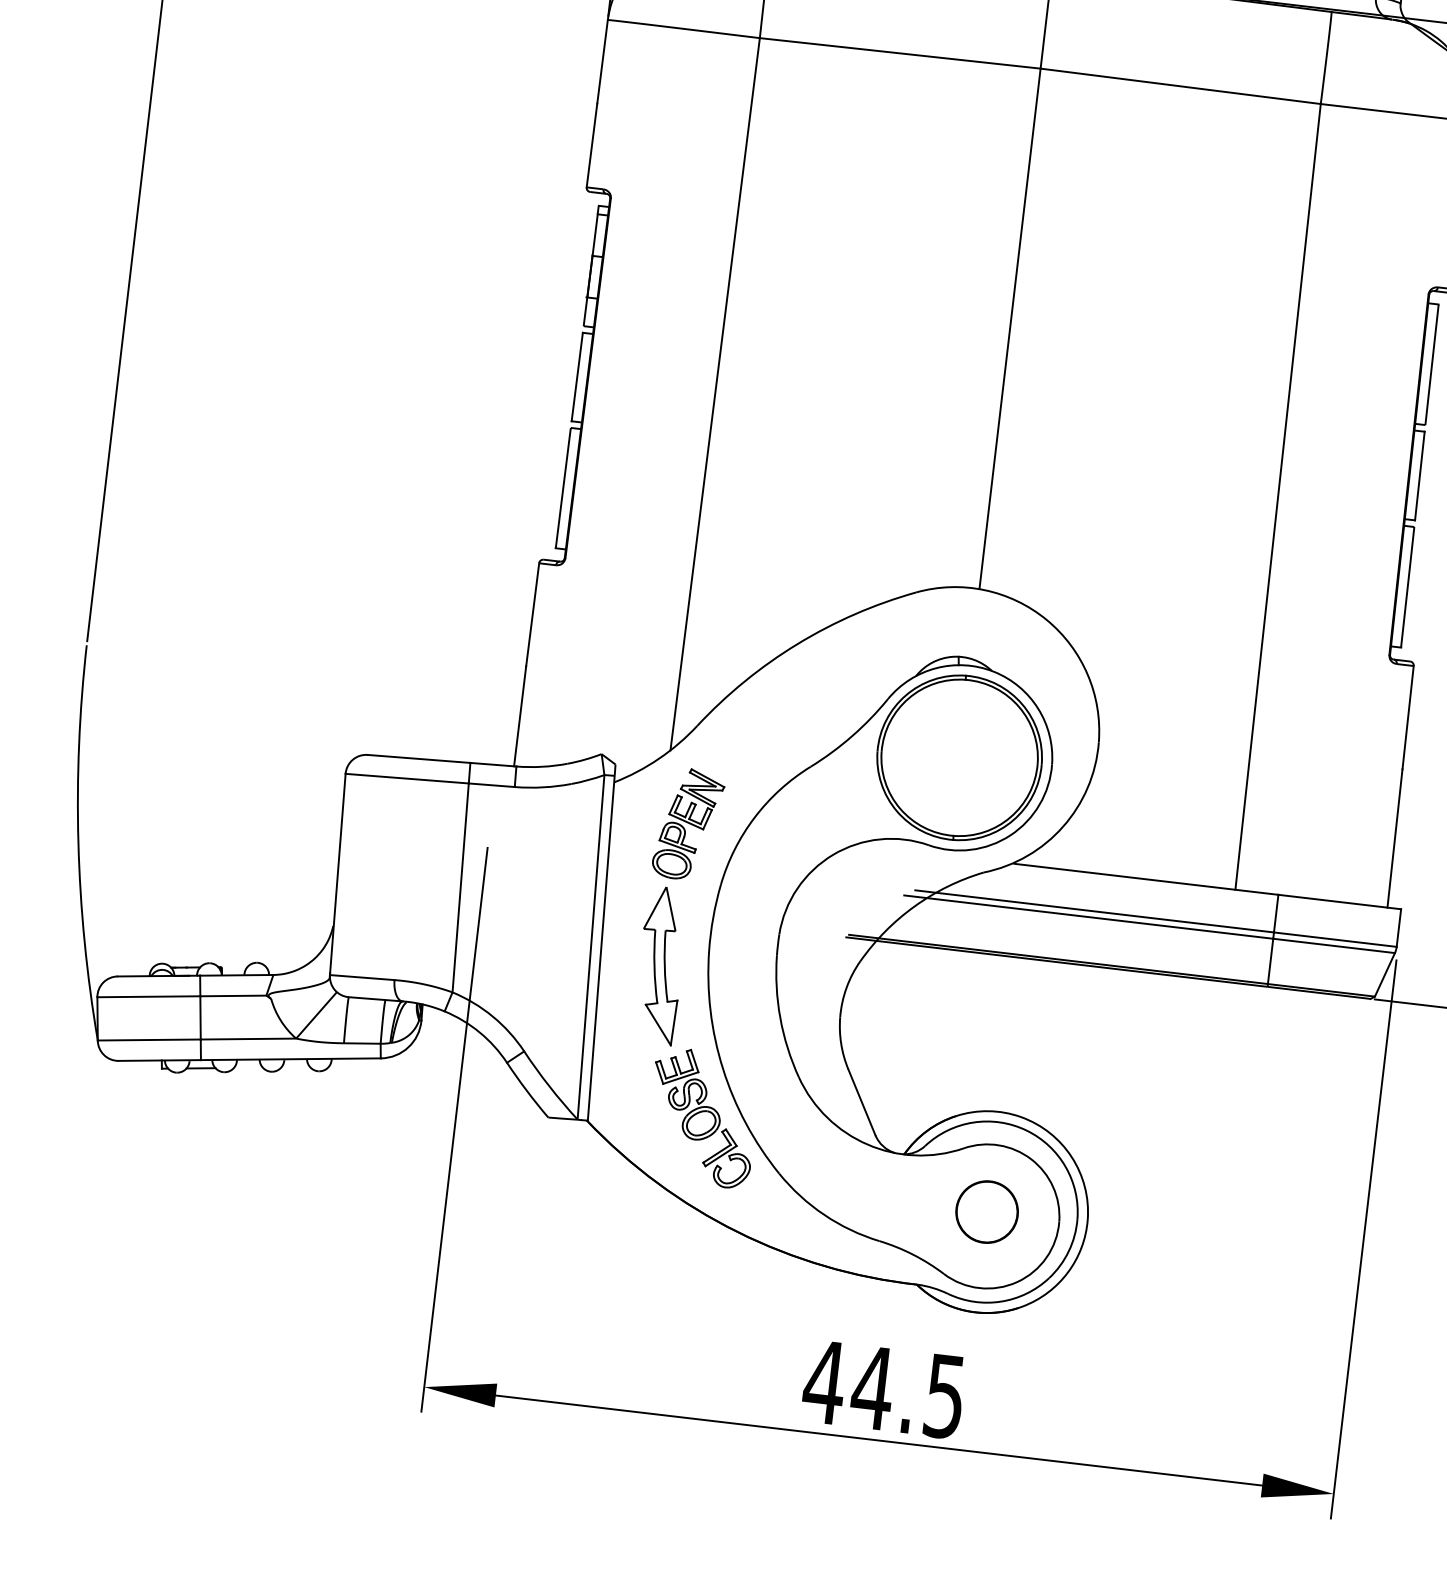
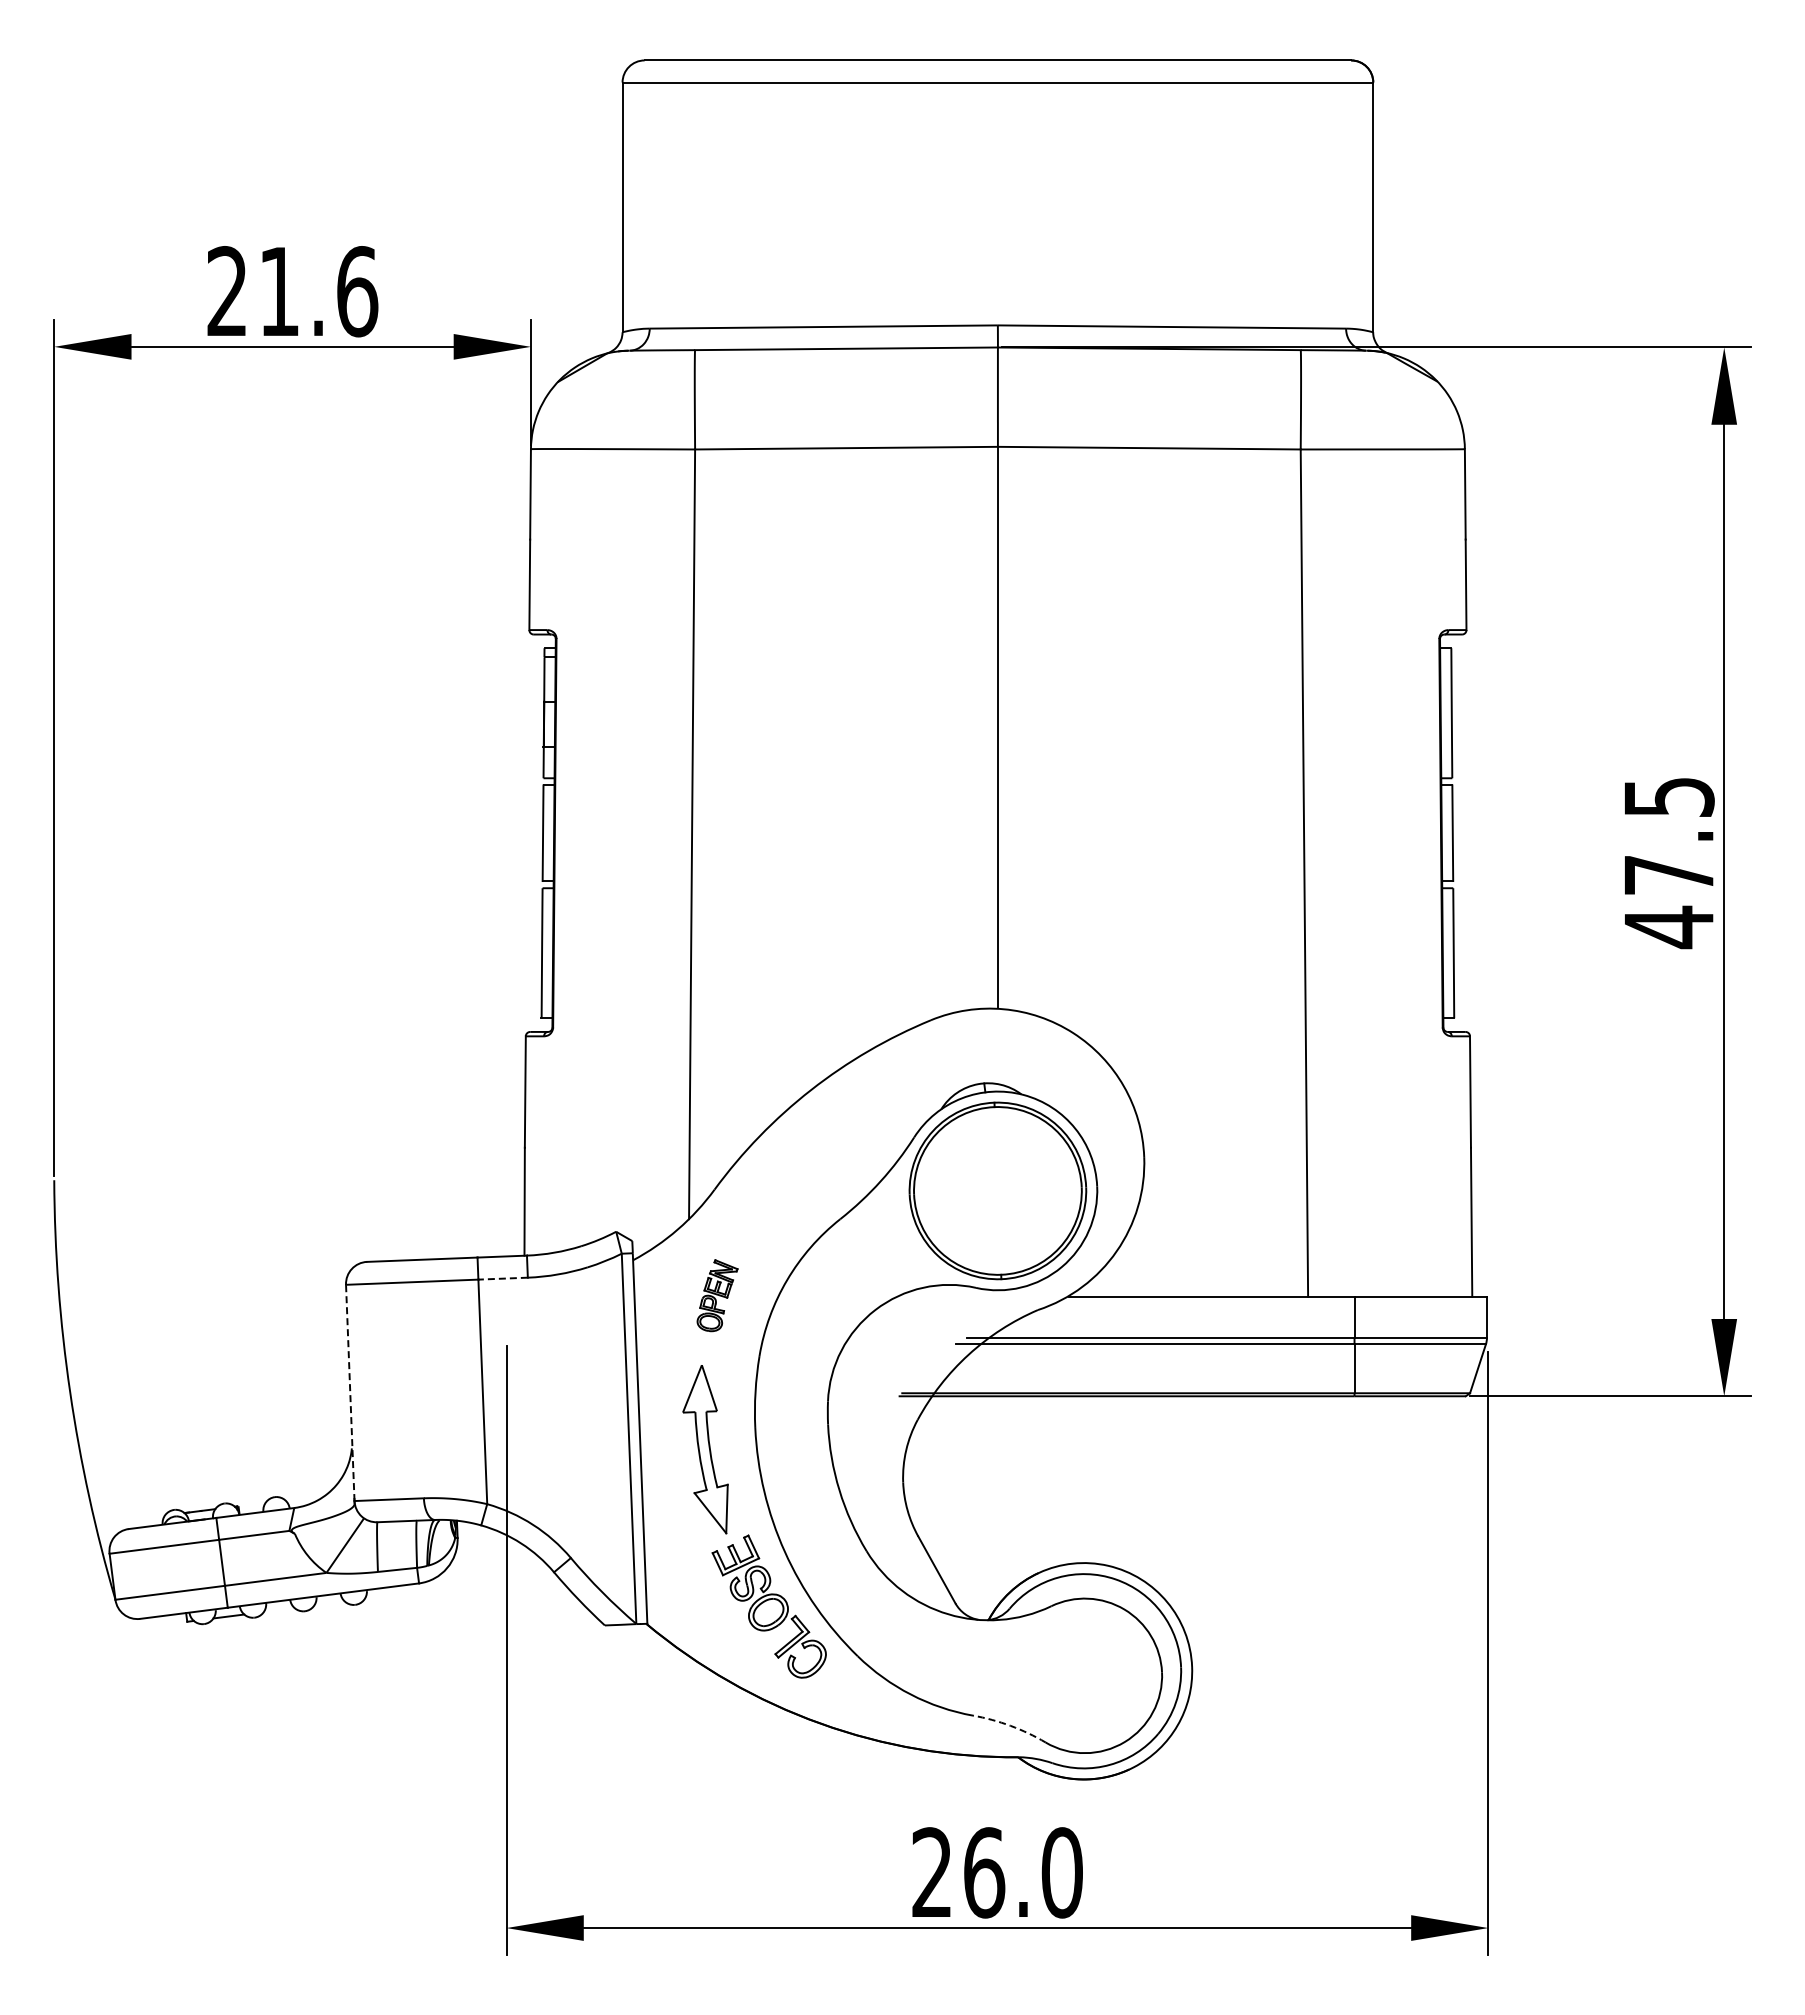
line: (492, 785) -> (503, 1278), solid -> dashed
part: (688, 824) -> (717, 1295), size x0.6
line: (338, 874) -> (350, 1392), solid -> dashed
part: (986, 1212) -> (1083, 1671), removed
arc: (913, 1254) -> (1010, 1725), solid -> dashed
text: (884, 1388) -> (996, 1872), 44.5 -> 26.0

